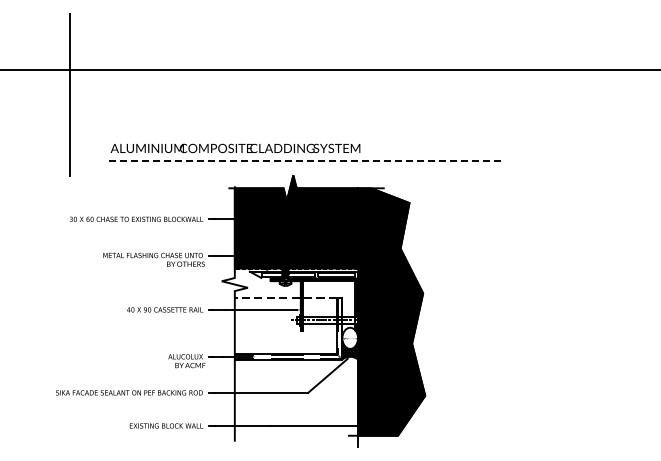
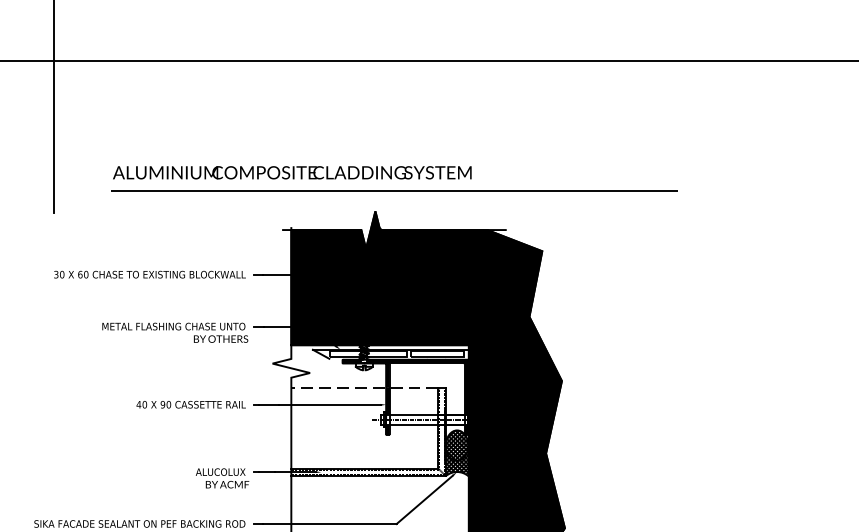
line: (307, 161) -> (395, 191), dashed -> solid
hatch: (350, 337) -> (457, 444), added

